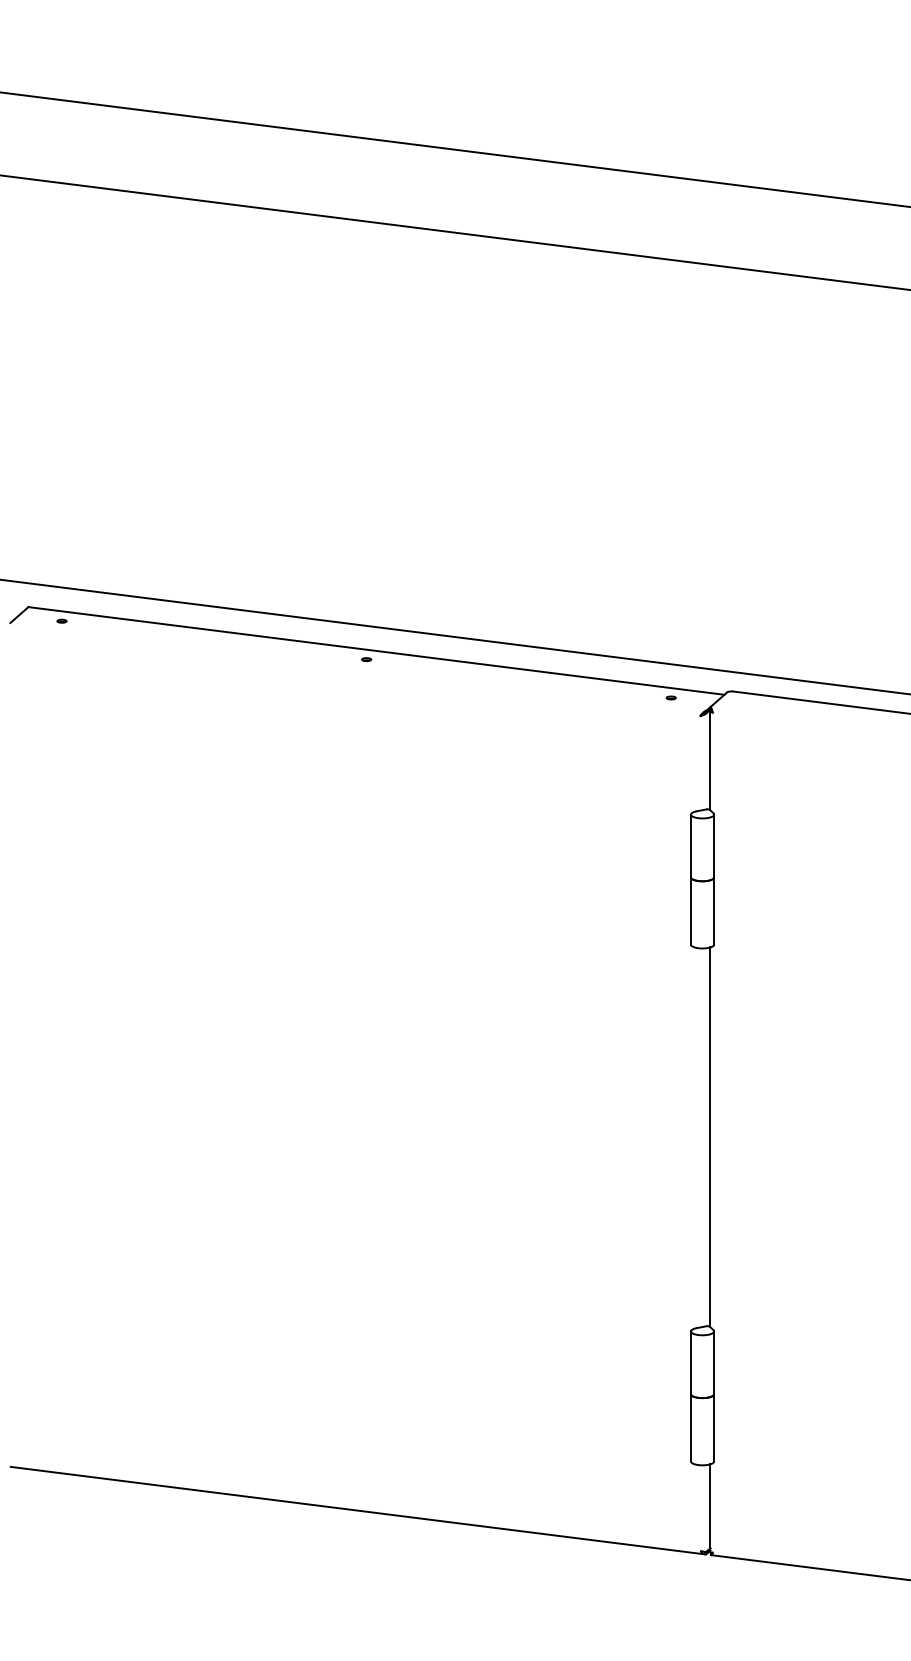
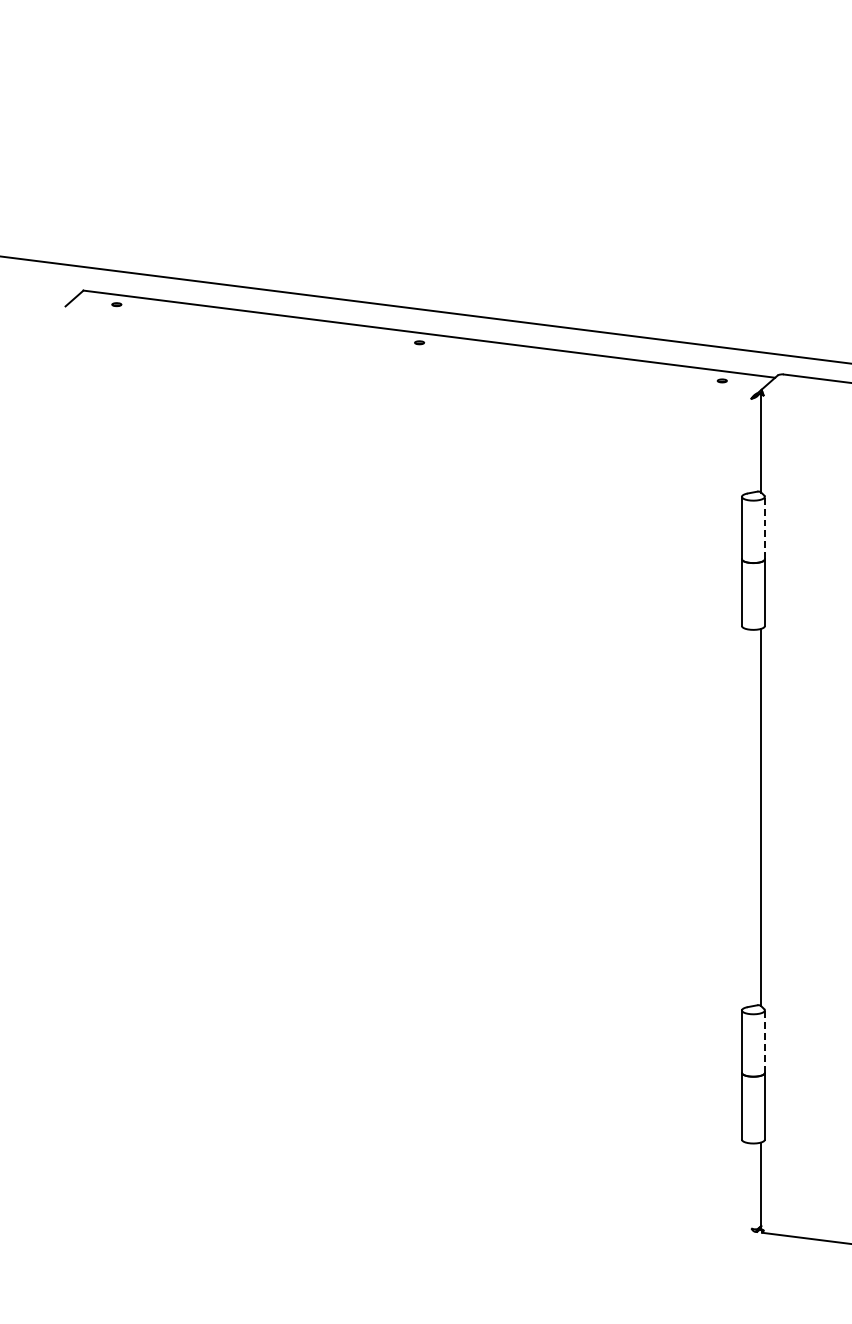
line: (714, 845) -> (765, 527), solid -> dashed
line: (714, 1362) -> (765, 1041), solid -> dashed
line: (357, 1510) -> (410, 1188), removed

